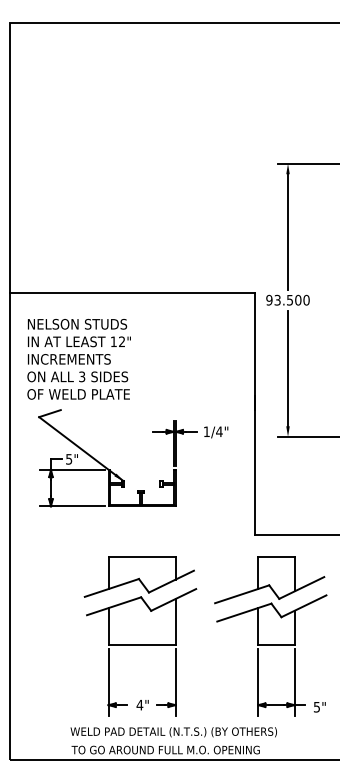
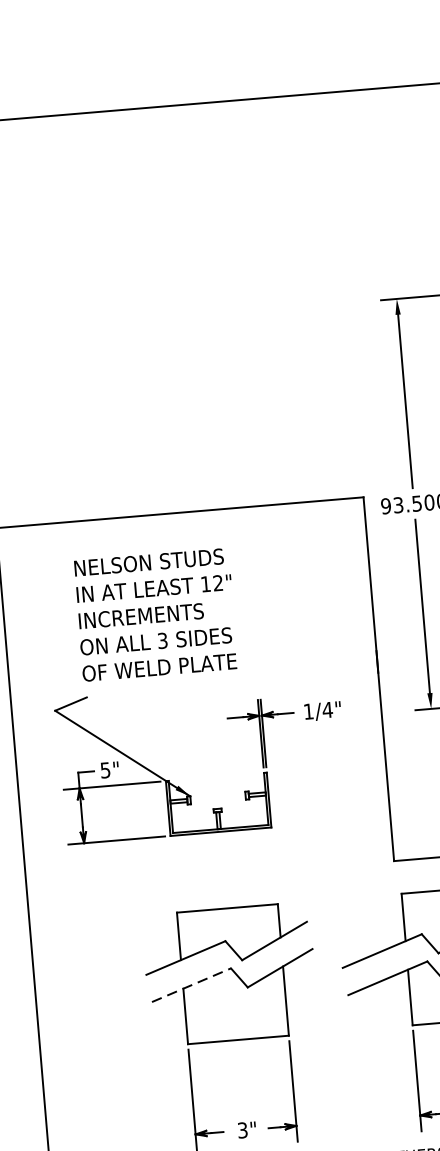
text: (78, 359) -> (155, 615), moved
line: (114, 606) -> (192, 985), solid -> dashed
text: (139, 704) -> (242, 1129), 4" -> 3"

